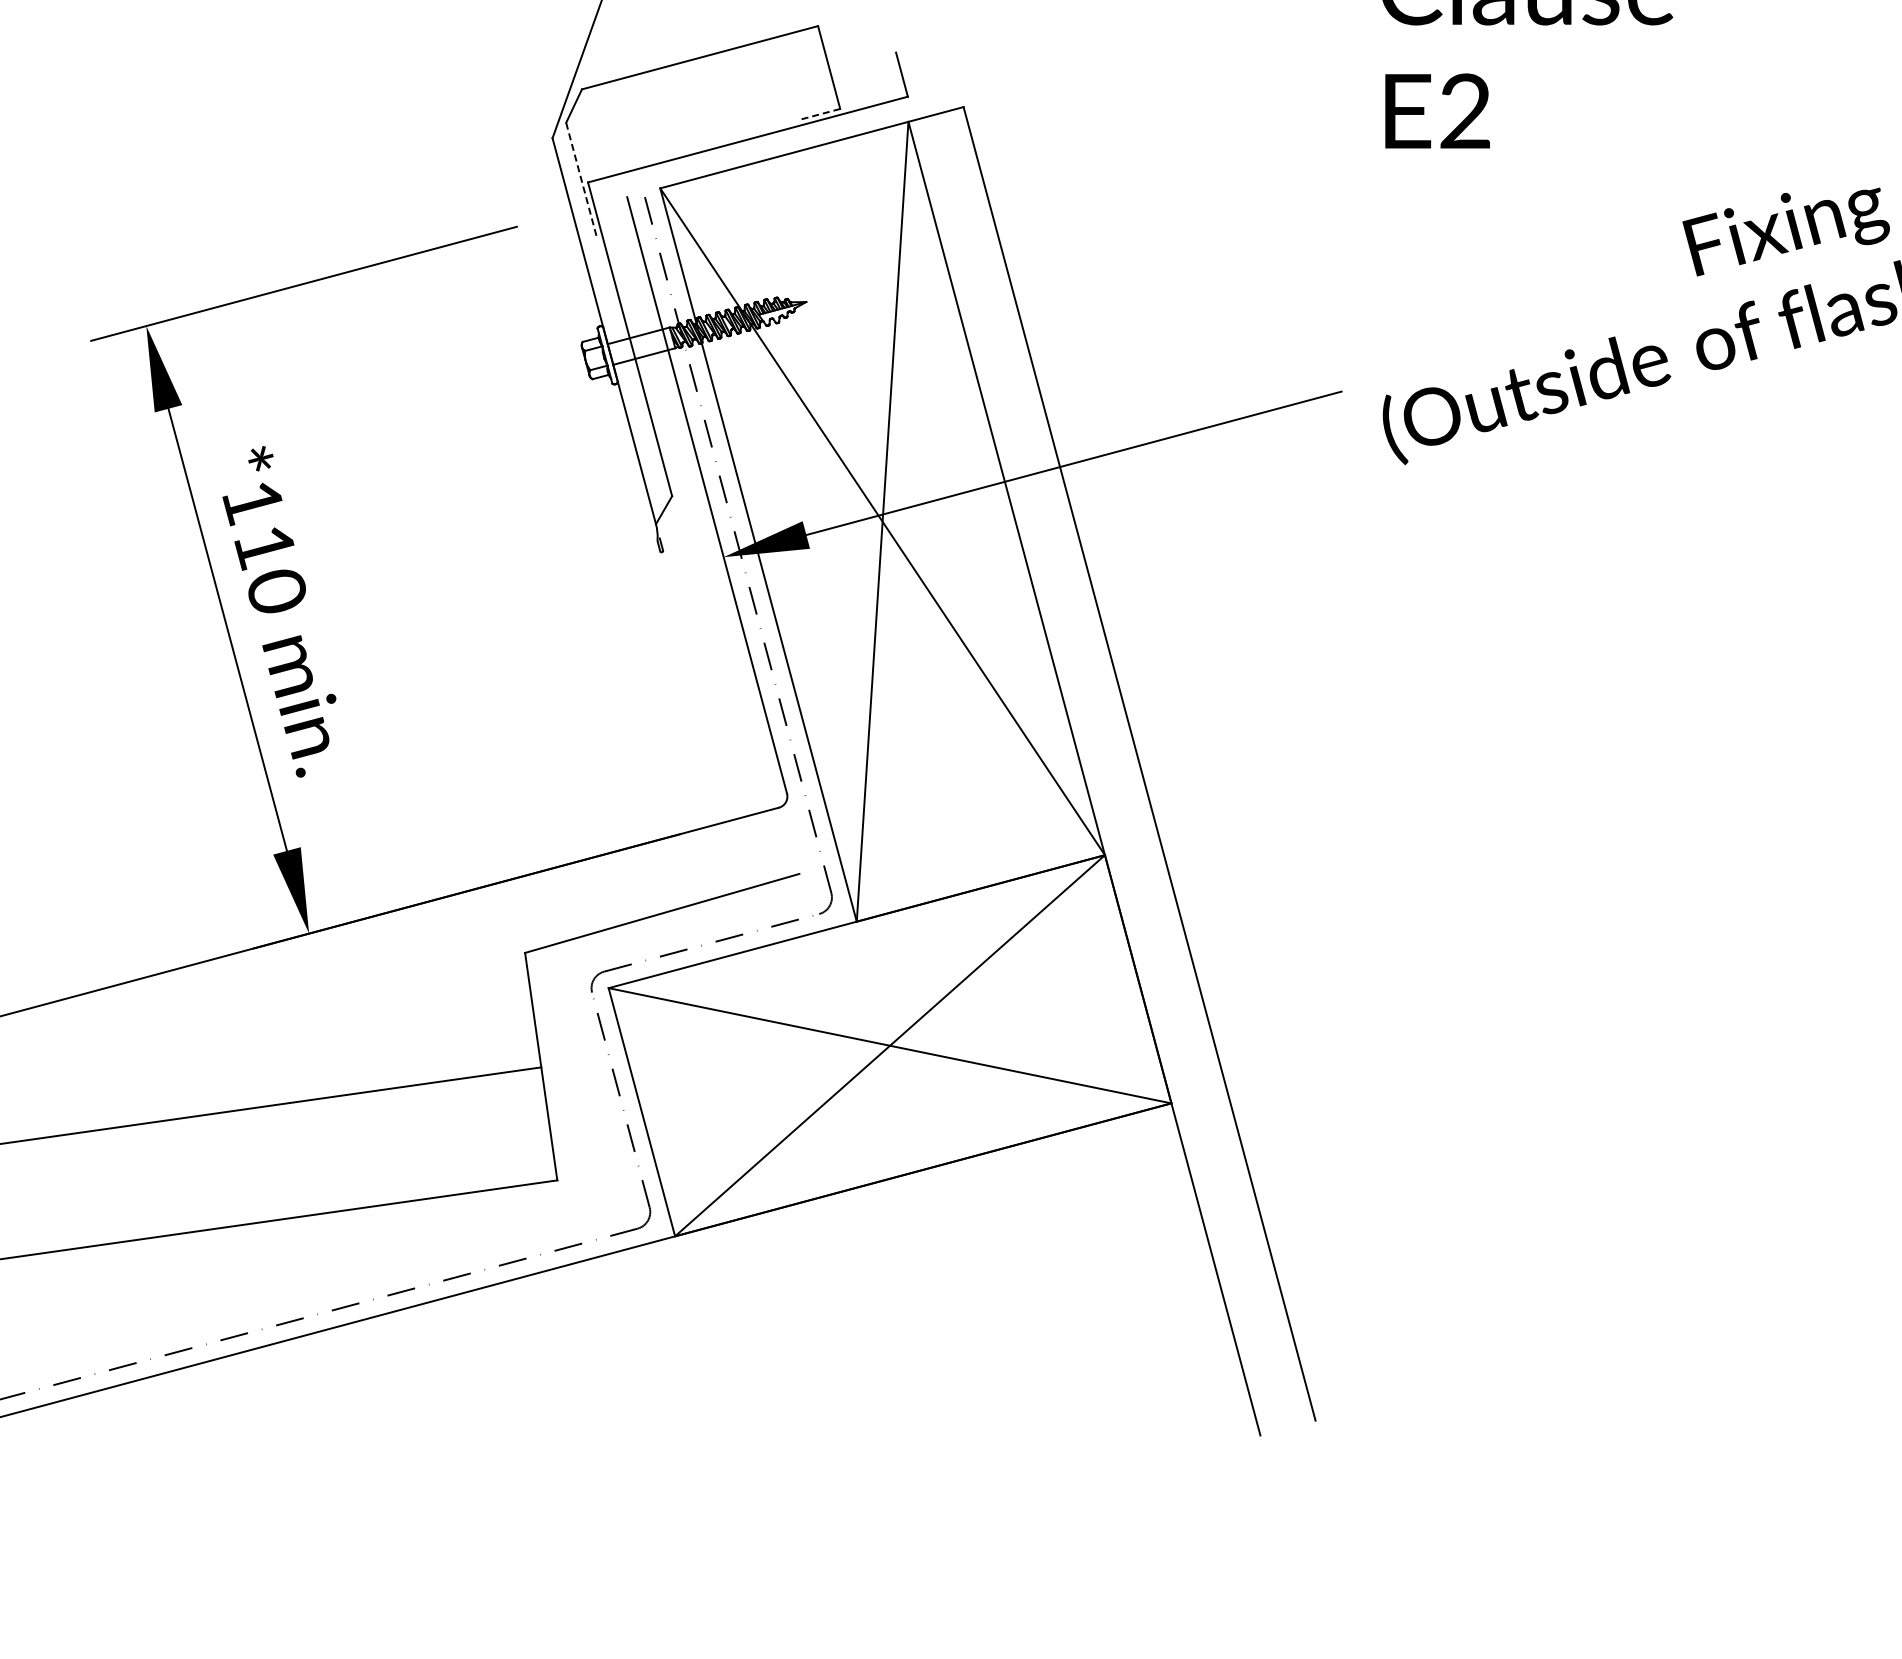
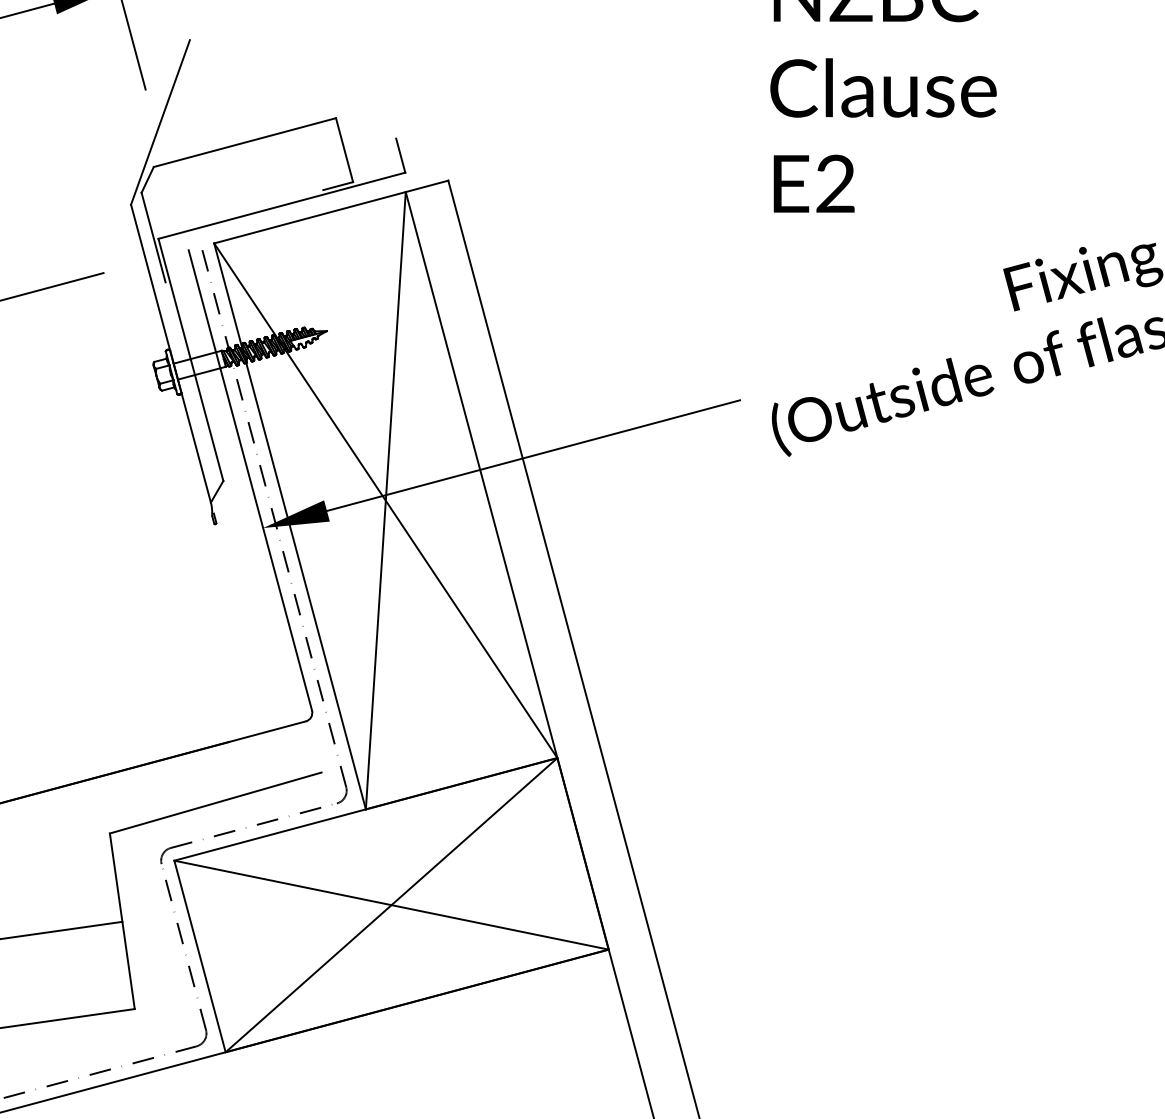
line: (820, 114) -> (337, 186), dashed -> solid
line: (581, 181) -> (153, 238), dashed -> solid

